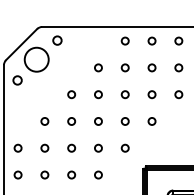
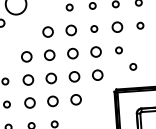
circle: (71, 94) -> (48, 32), size x1.6
circle: (98, 94) -> (71, 30), size x1.6
circle: (151, 94) -> (116, 27), size x1.6
circle: (44, 121) -> (26, 56), size x1.6
circle: (71, 121) -> (49, 55), size x1.6
circle: (98, 121) -> (72, 53), size x1.6
circle: (124, 121) -> (95, 52), size x1.6
circle: (166, 141) -> (132, 66), added
circle: (44, 147) -> (28, 79), size x1.6
circle: (71, 147) -> (51, 77), size x1.6
circle: (98, 147) -> (74, 76), size x1.6
circle: (124, 147) -> (96, 74), size x1.6
circle: (44, 174) -> (29, 102), size x1.6
circle: (71, 174) -> (52, 100), size x1.6
circle: (98, 174) -> (76, 99), size x1.6

